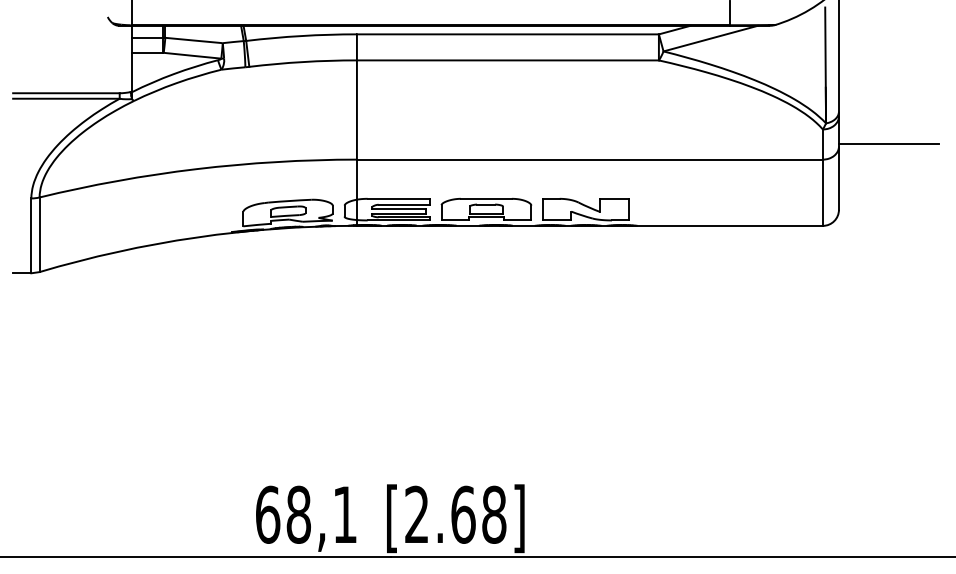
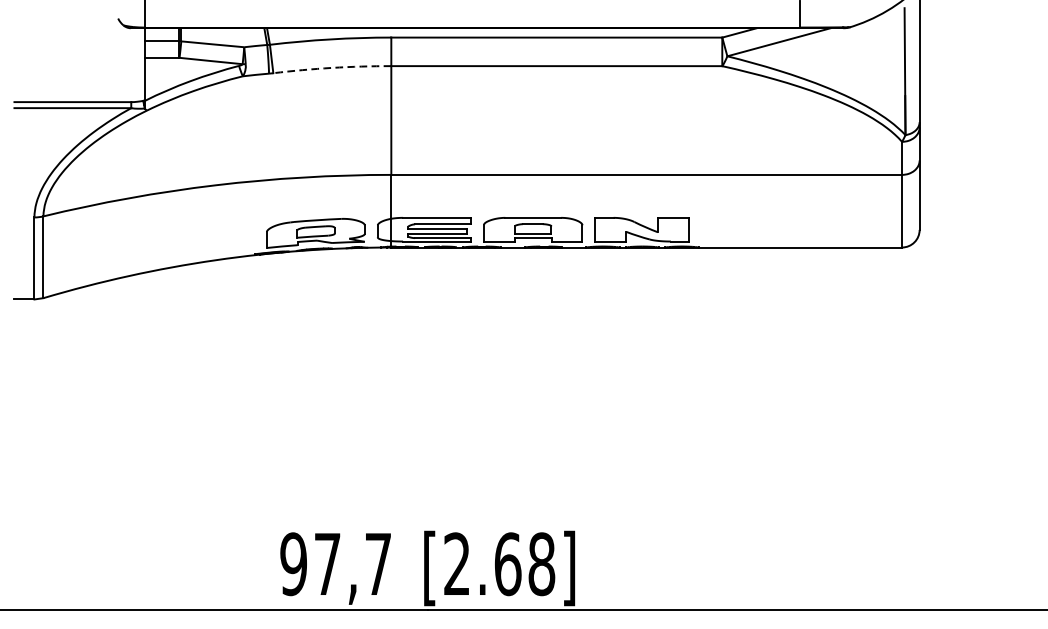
arc: (303, 62) -> (332, 68), solid -> dashed
line: (888, 143) -> (973, 157), removed
text: (305, 514) -> (334, 563), 68,1 -> 97,7

